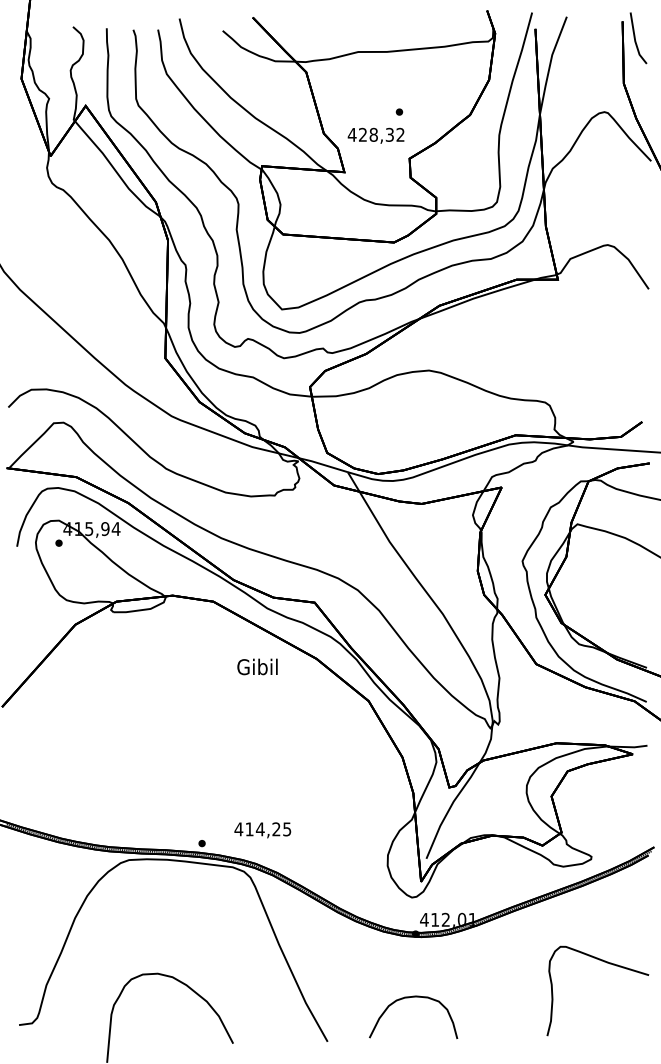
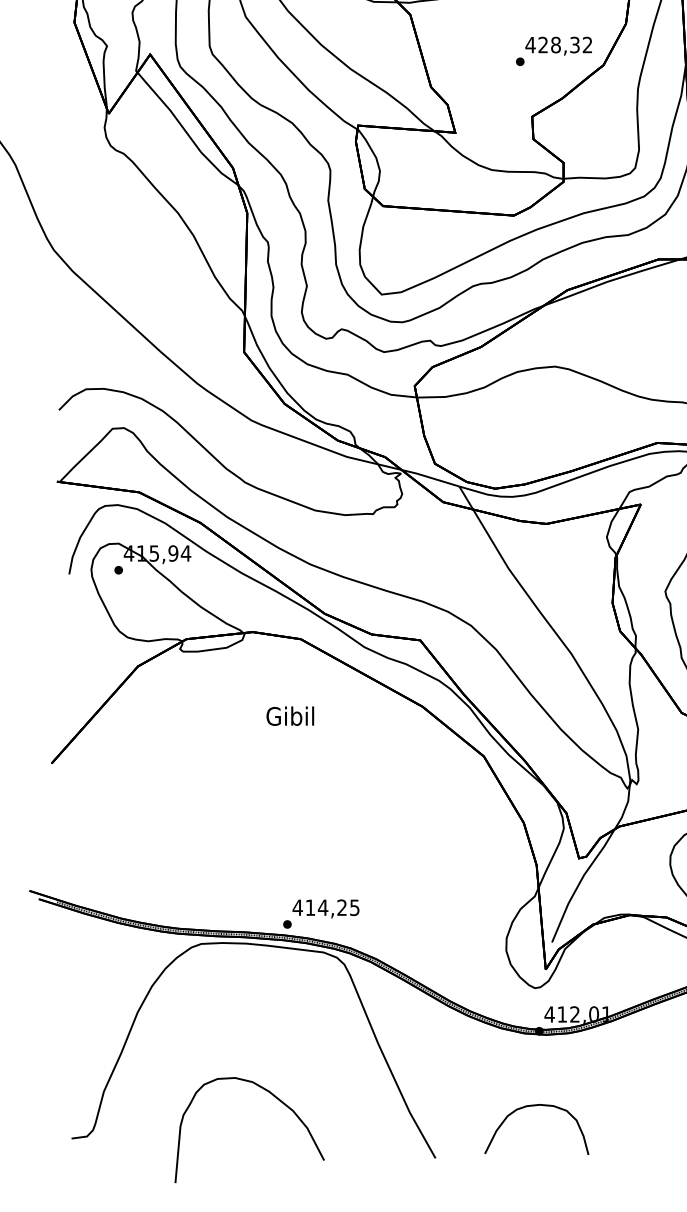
text: (375, 135) -> (558, 45), moved
text: (257, 666) -> (290, 715), moved
text: (262, 830) -> (325, 909), moved

